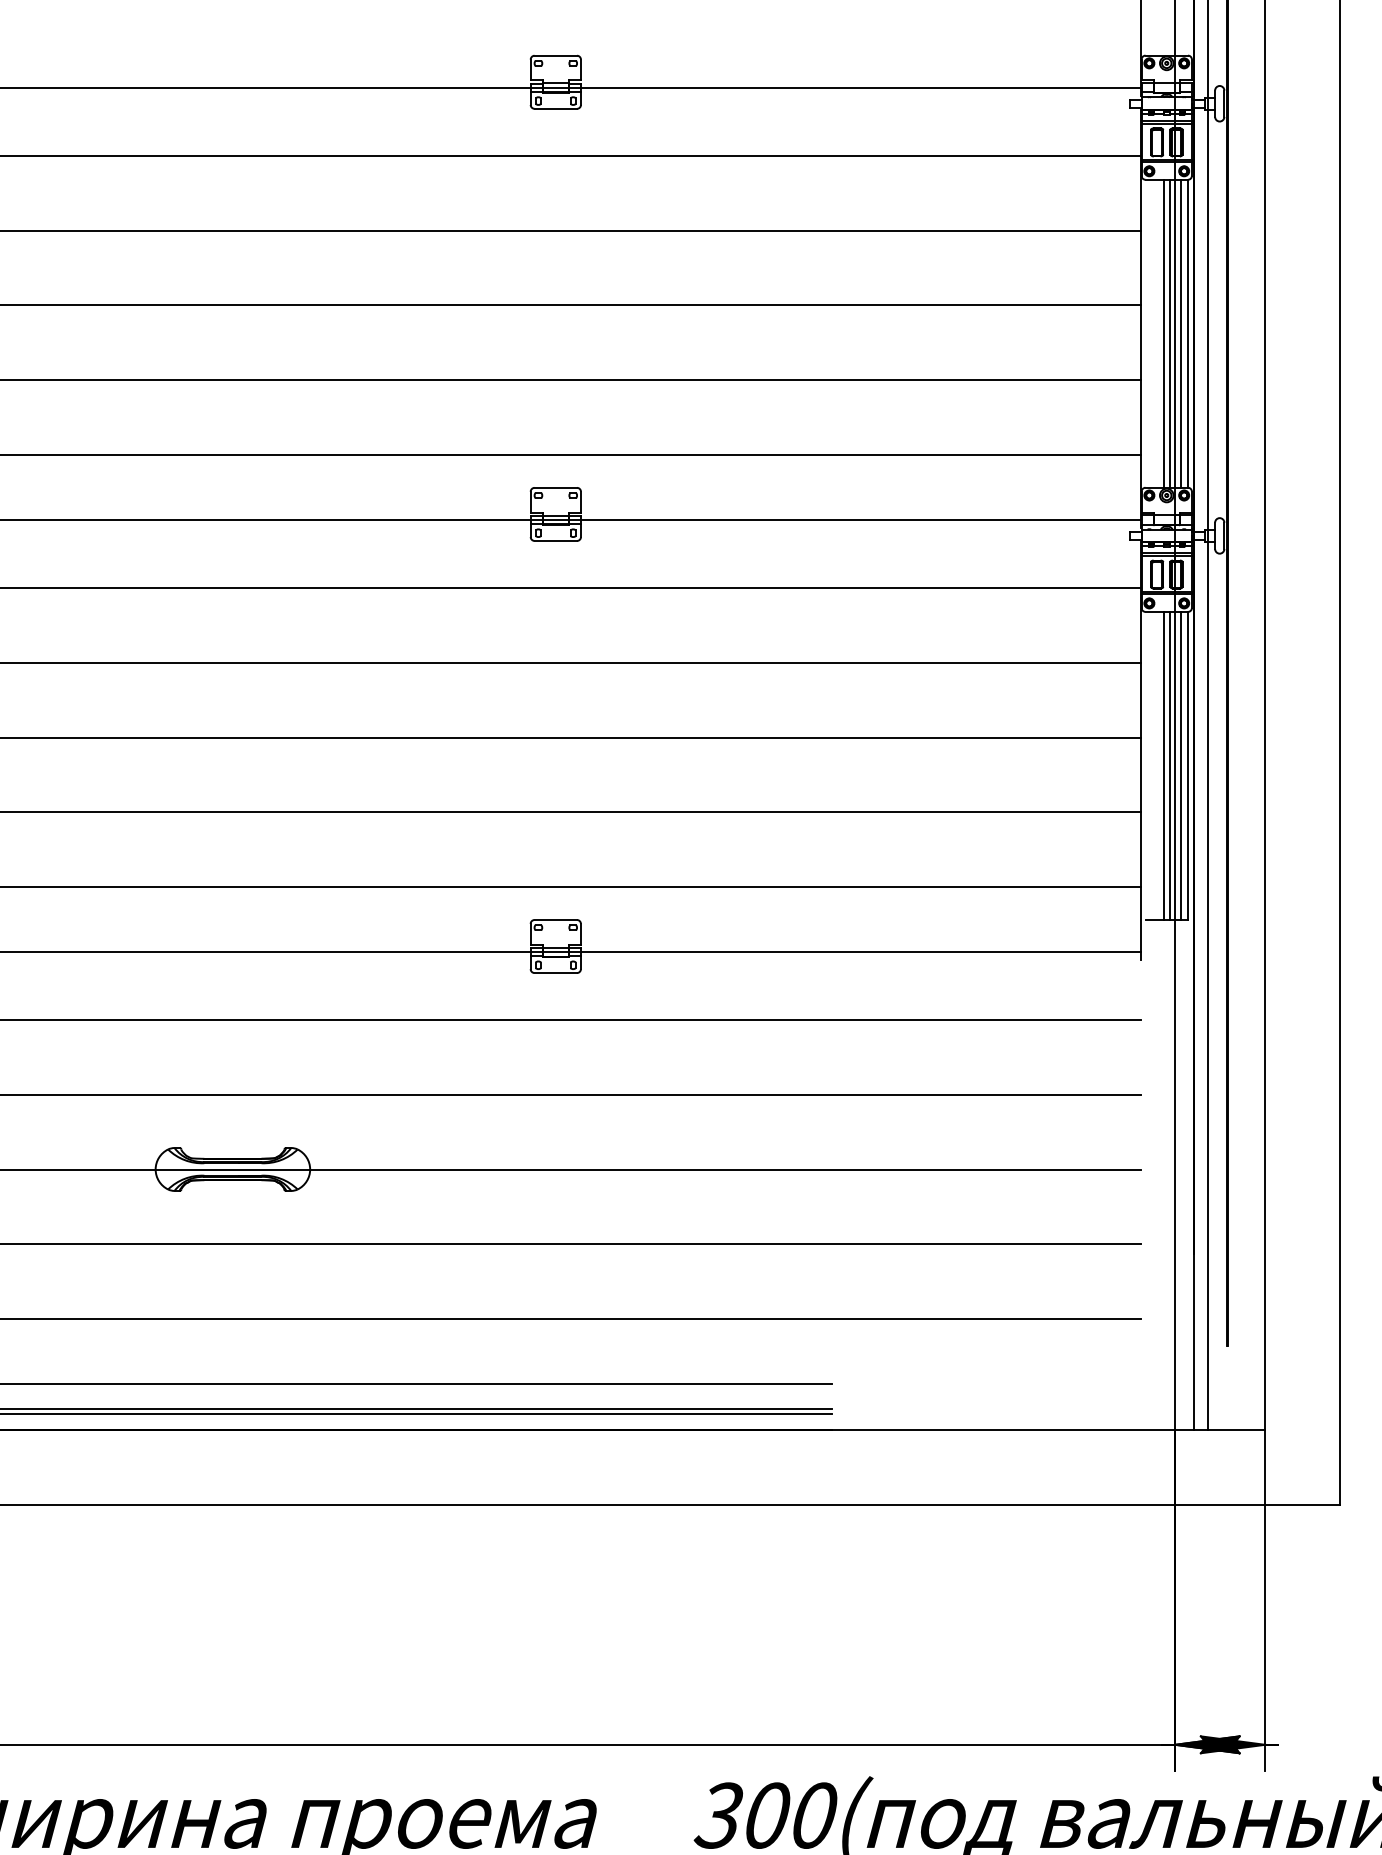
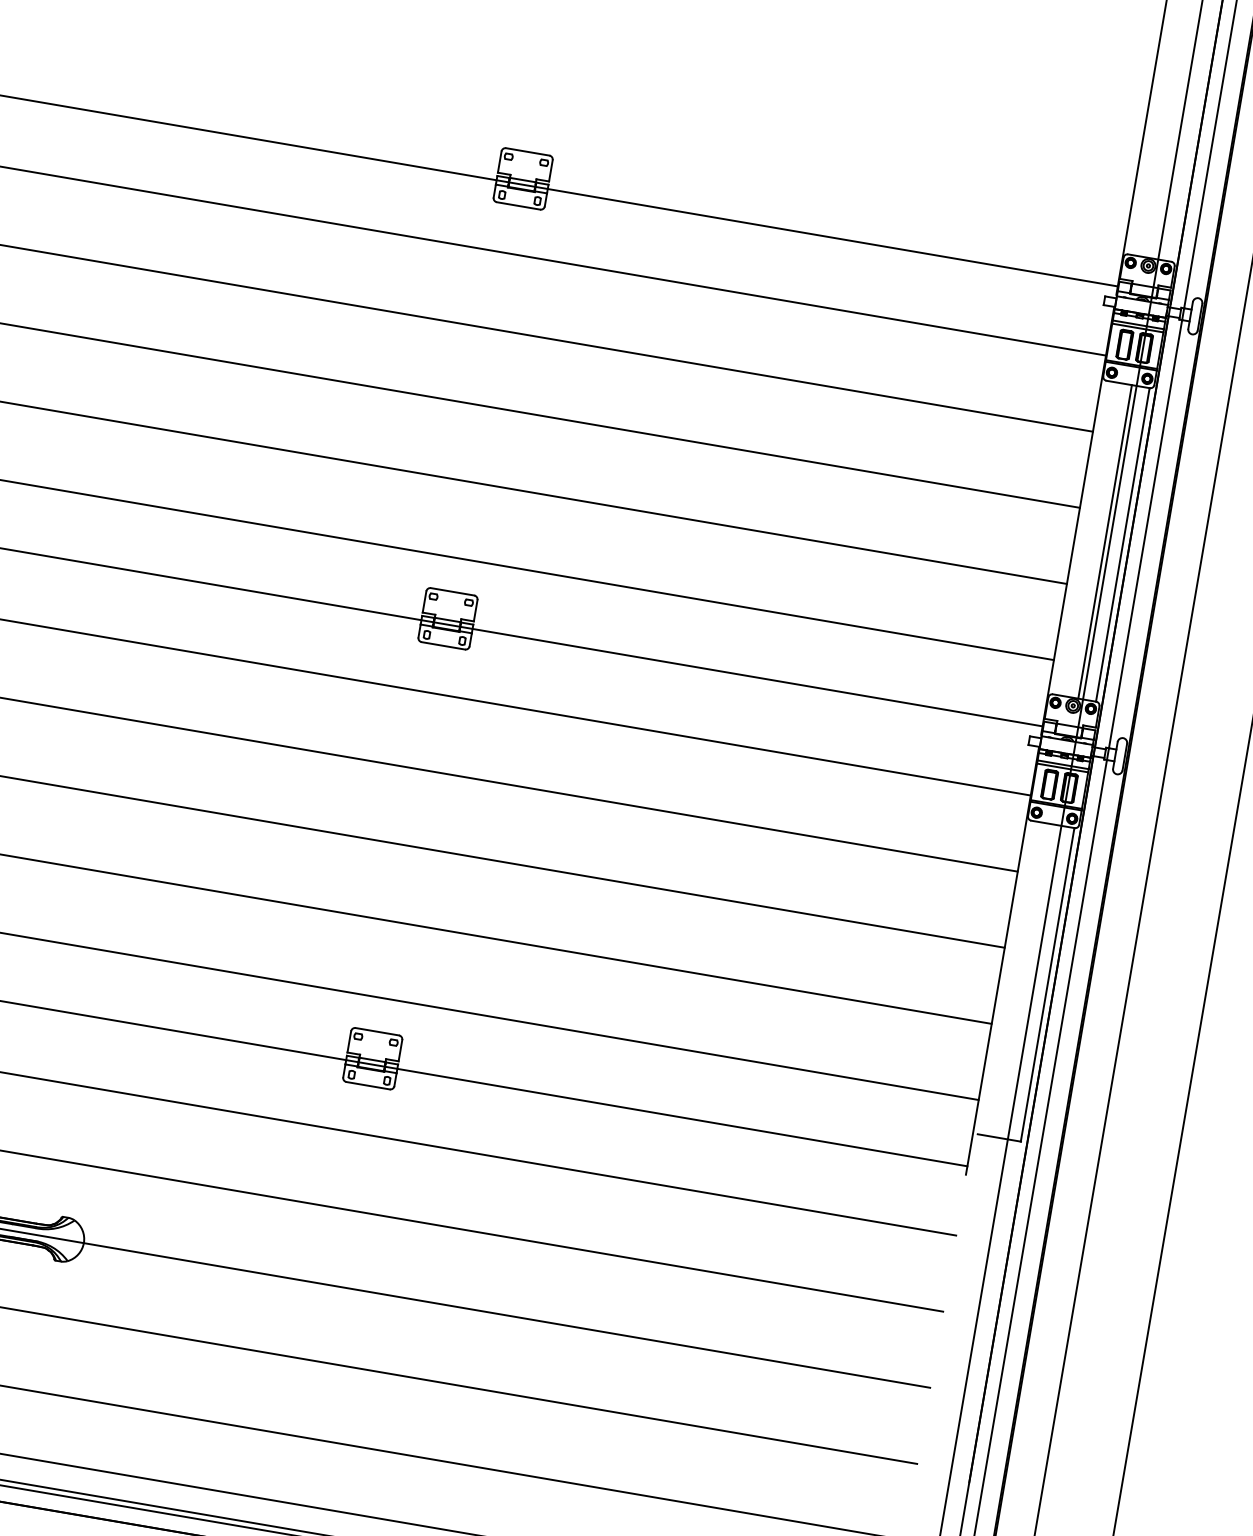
line: (1163, 333) -> (1098, 540), removed
line: (1181, 333) -> (1116, 543), removed
line: (1163, 765) -> (1022, 980), removed
line: (1170, 765) -> (1030, 981), removed
line: (1181, 765) -> (1041, 983), removed

